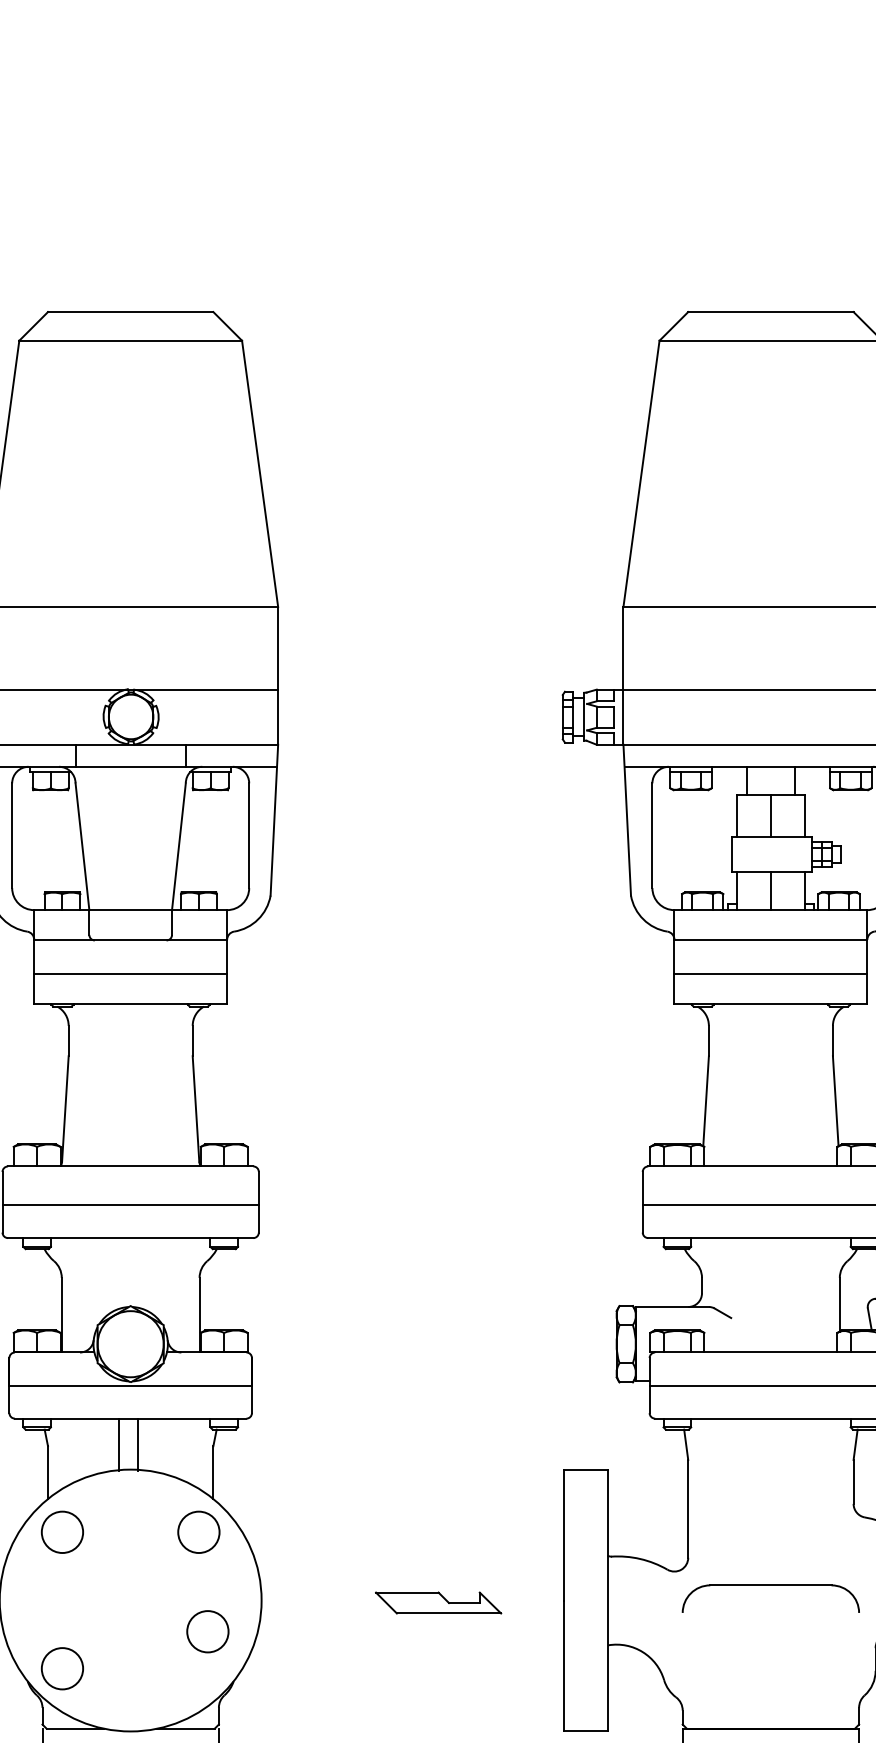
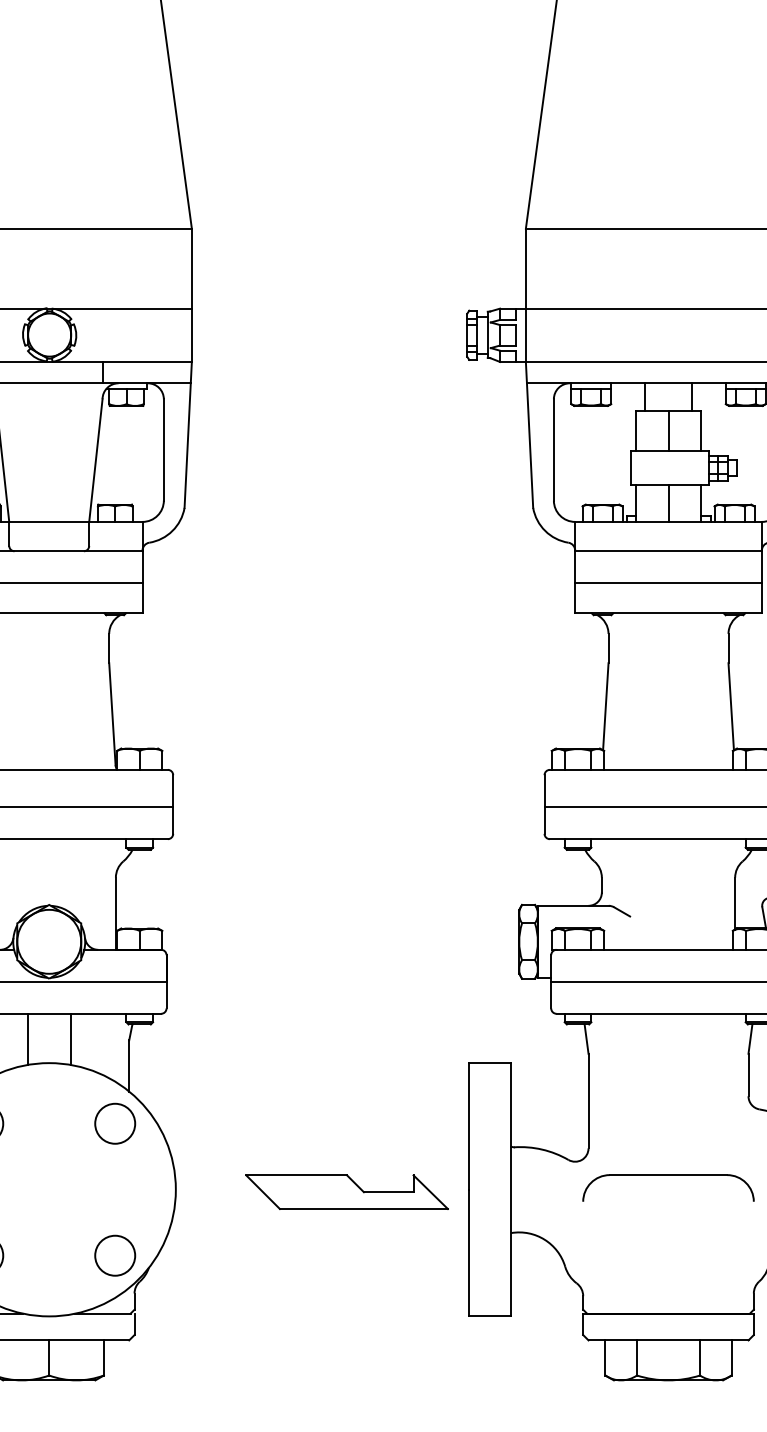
line: (118, 1444) -> (70, 1038), moved
line: (137, 1444) -> (27, 1038), moved
part: (438, 1602) -> (346, 1191), size x1.67
circle: (207, 1631) -> (114, 1255), moved

